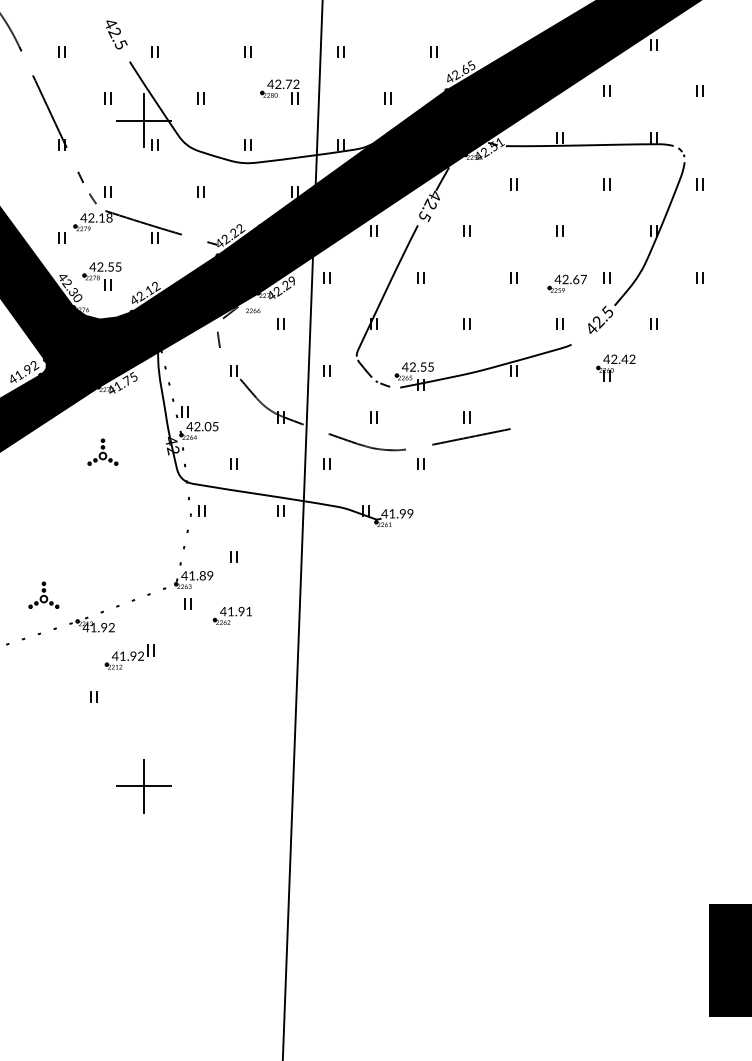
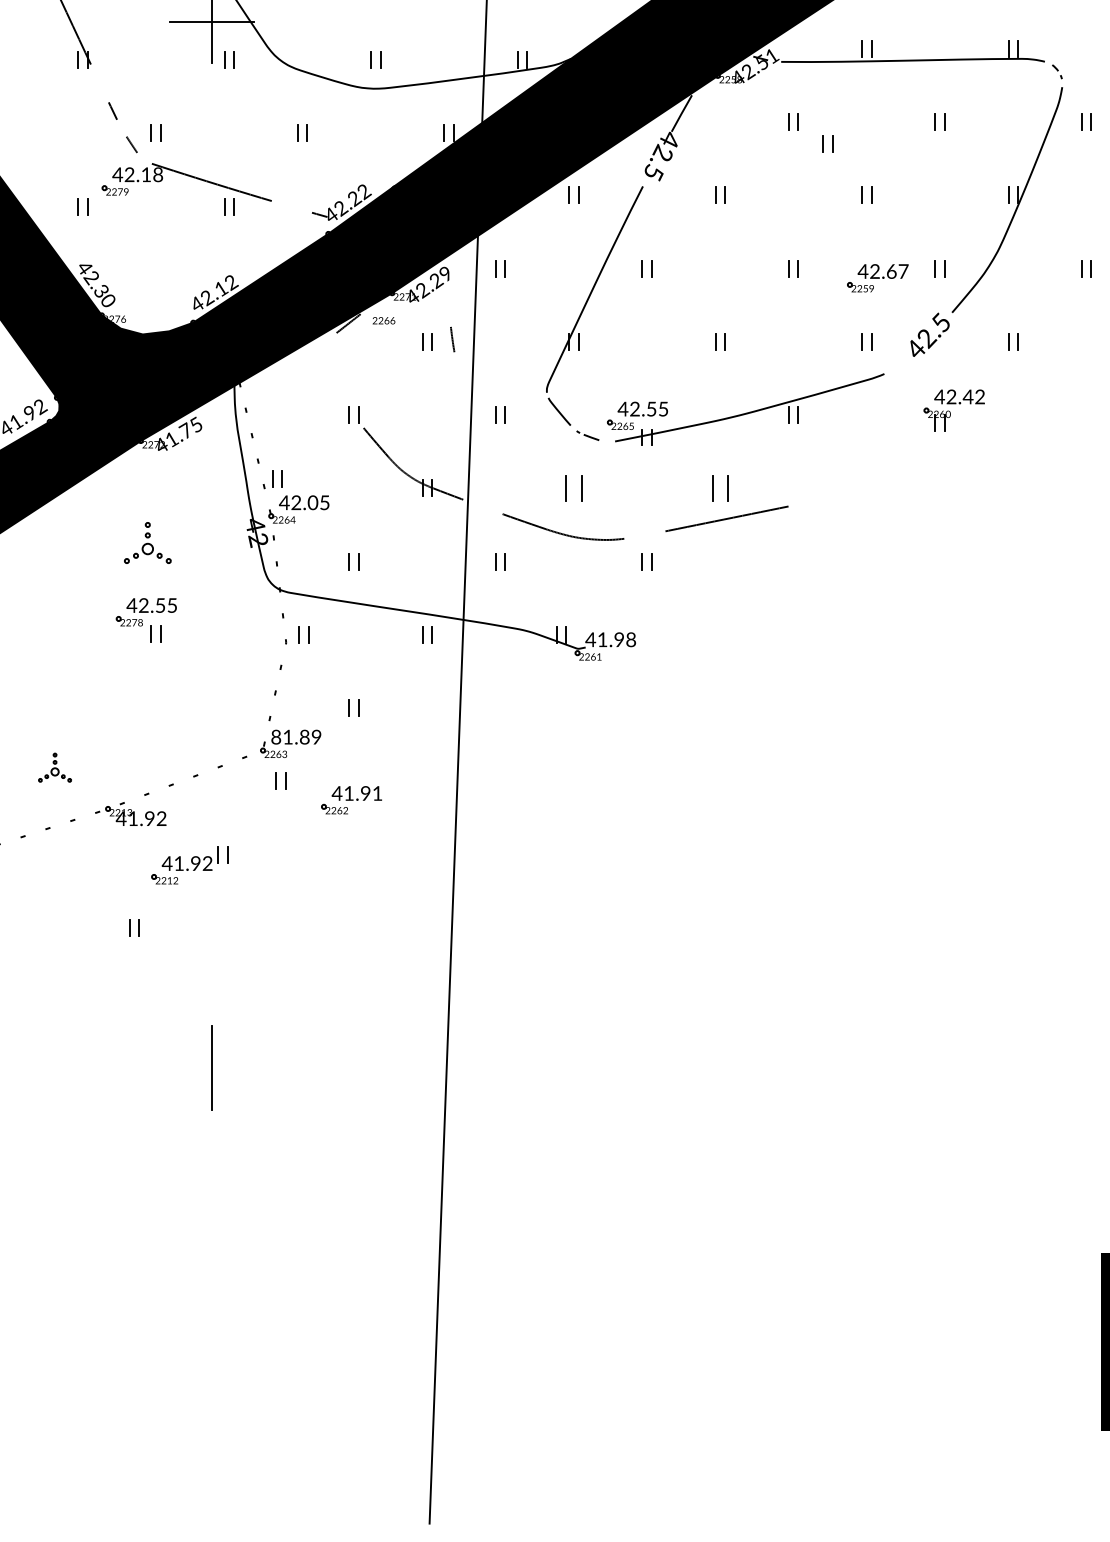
part: (535, 198) -> (827, 144), added
part: (101, 276) -> (145, 620), moved
line: (218, 339) -> (452, 339), moved
part: (373, 417) -> (573, 488), size x1.6
part: (466, 417) -> (719, 488), size x1.6
text: (410, 514) -> (631, 640), 41.99 -> 41.98
text: (184, 575) -> (275, 736), 41.89 -> 81.89
part: (43, 594) -> (54, 766), size x0.7
line: (143, 786) -> (211, 1068), removed

